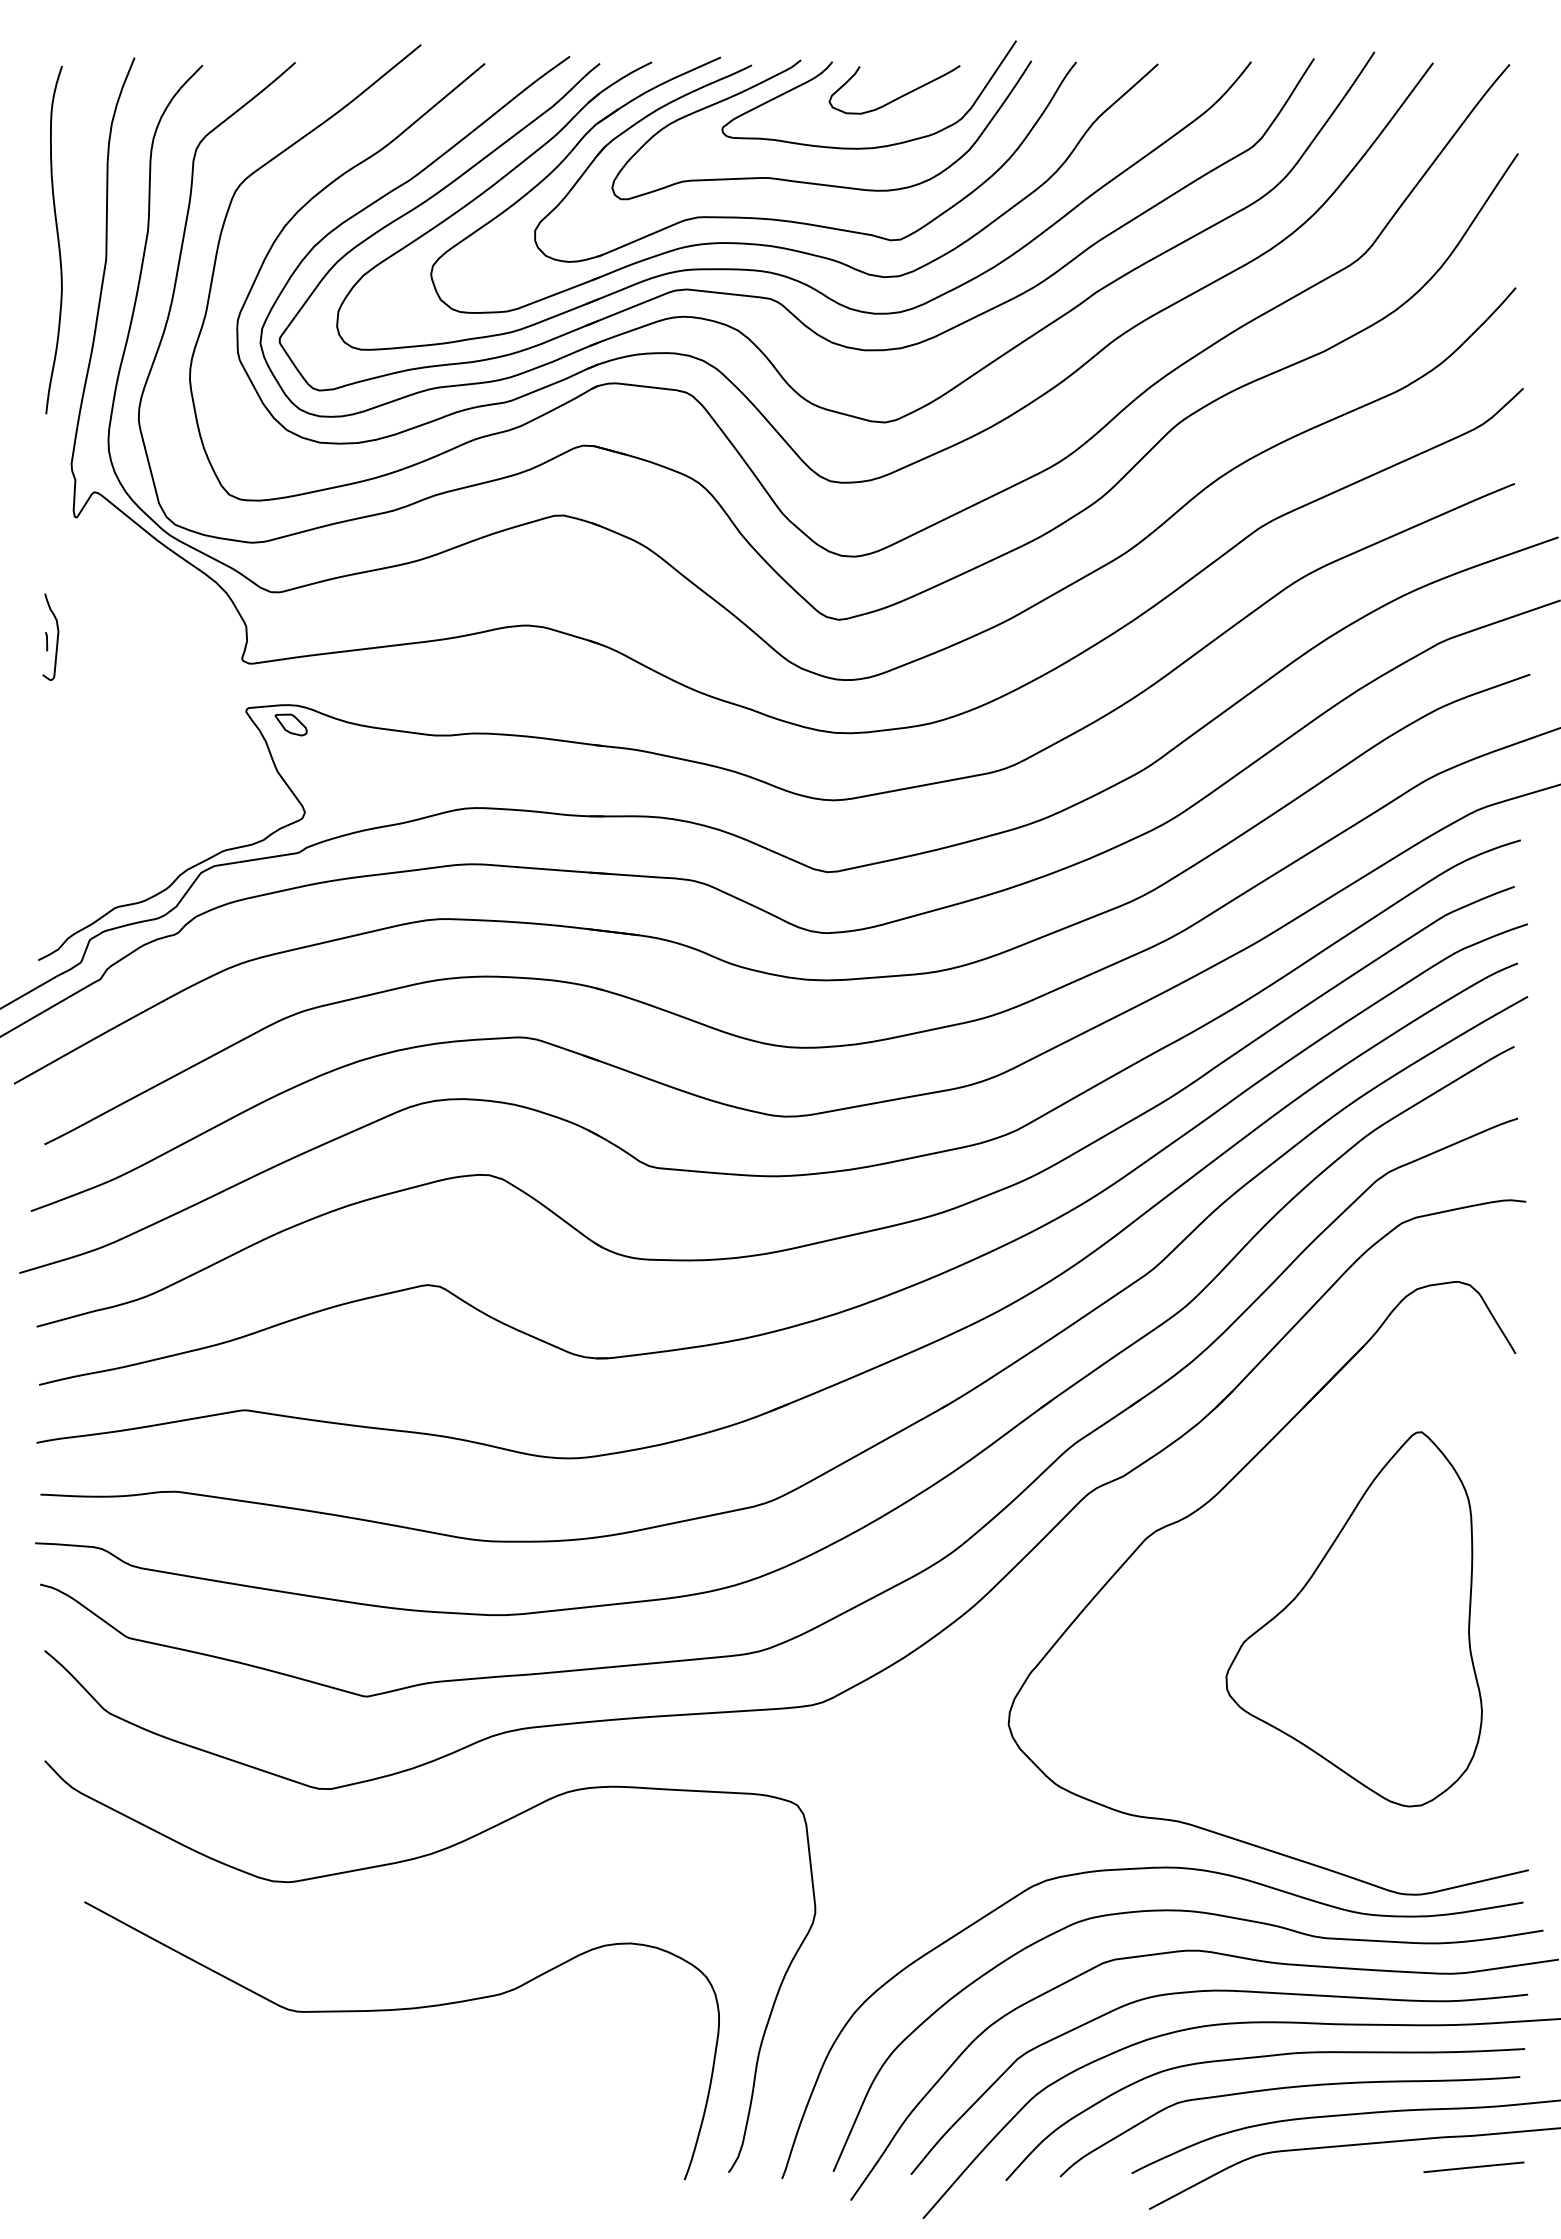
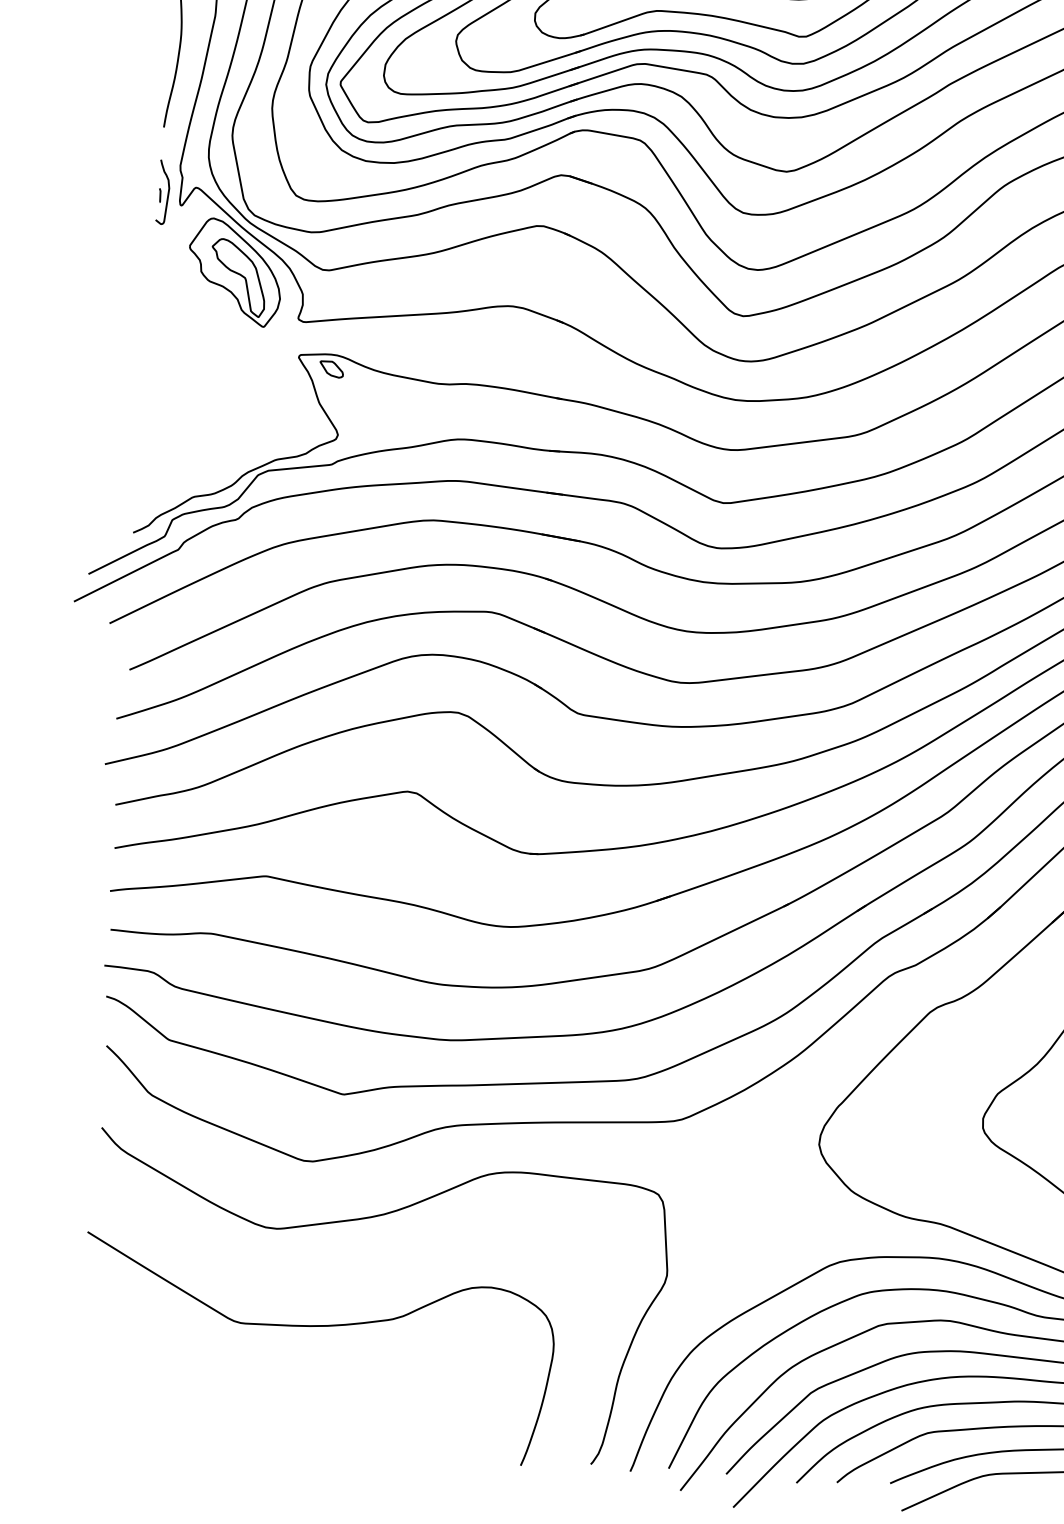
part: (153, 602) -> (235, 272), added
part: (50, 636) -> (163, 191), moved
curve: (401, 2010) -> (318, 1326), moved

